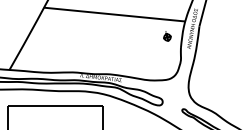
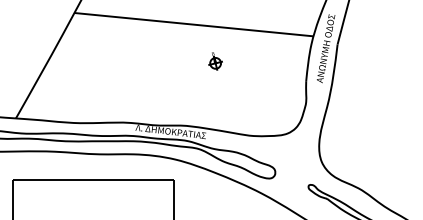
part: (167, 36) -> (215, 61), moved

